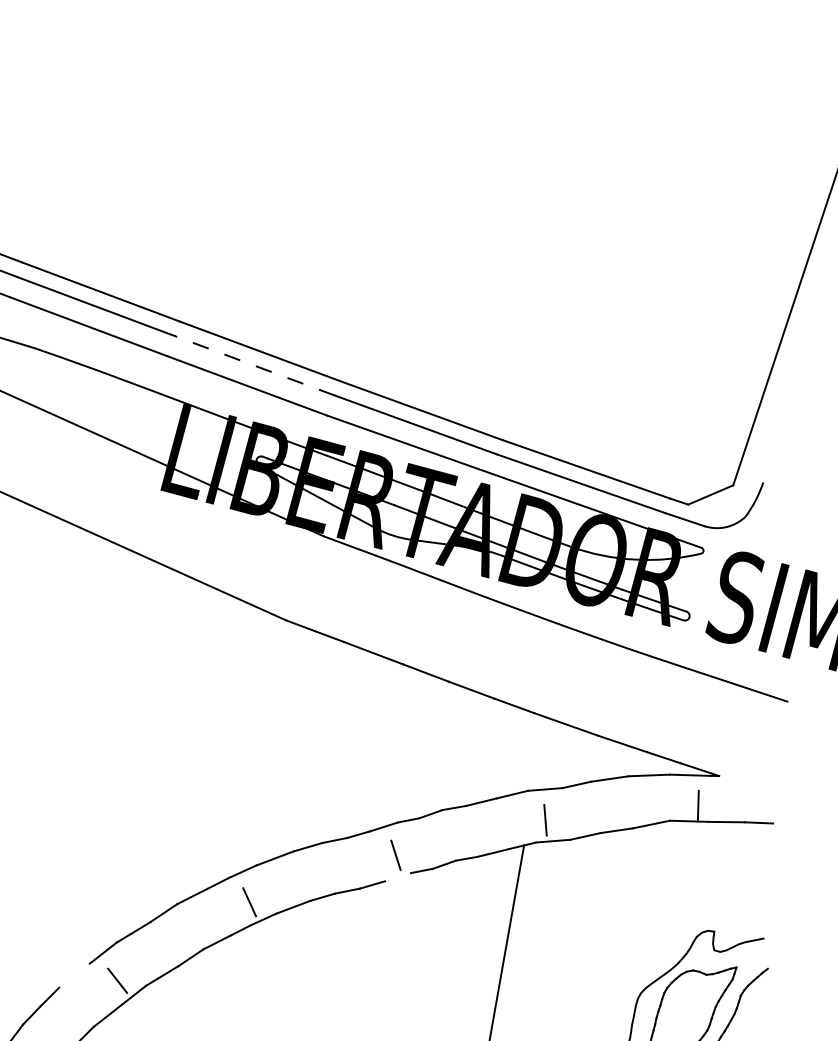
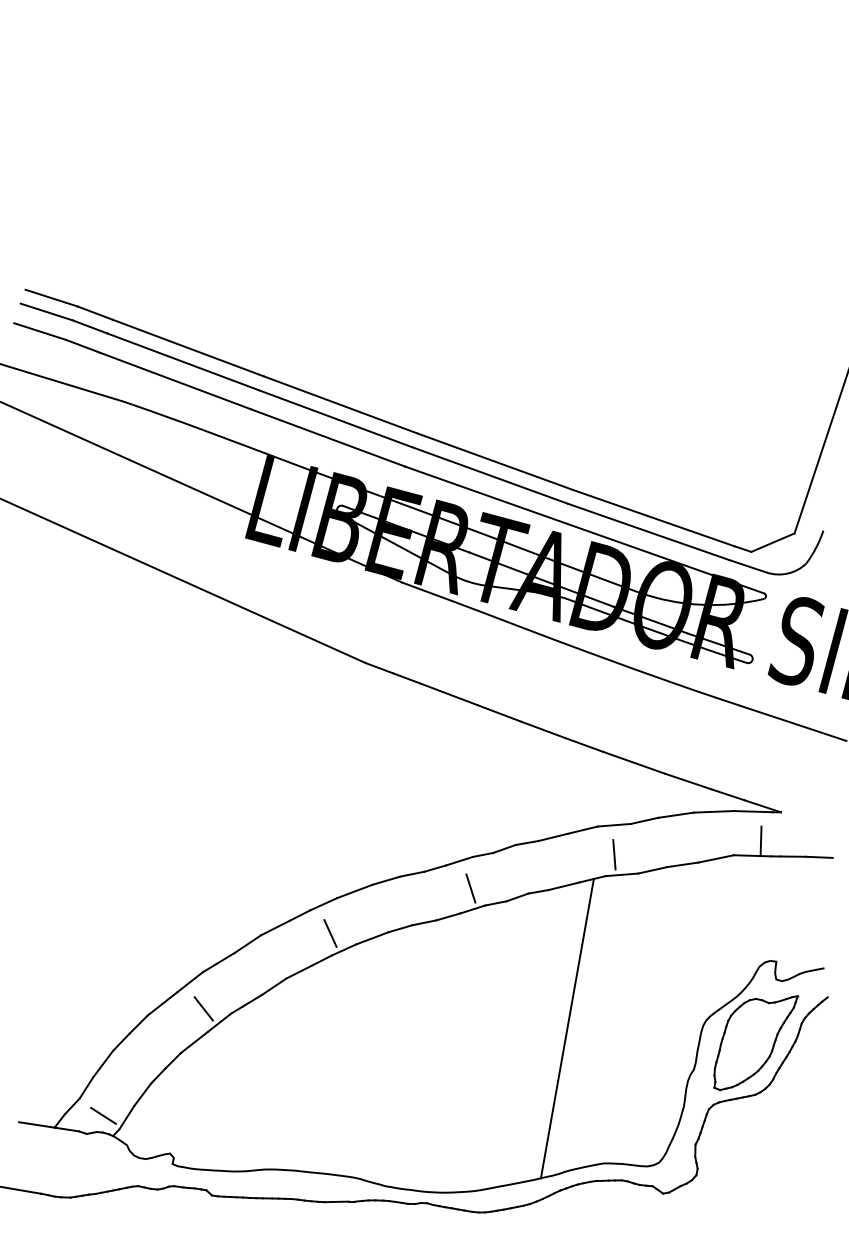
line: (254, 365) -> (335, 418), dashed -> solid
line: (397, 877) -> (472, 909), added
line: (74, 975) -> (162, 1003), added

